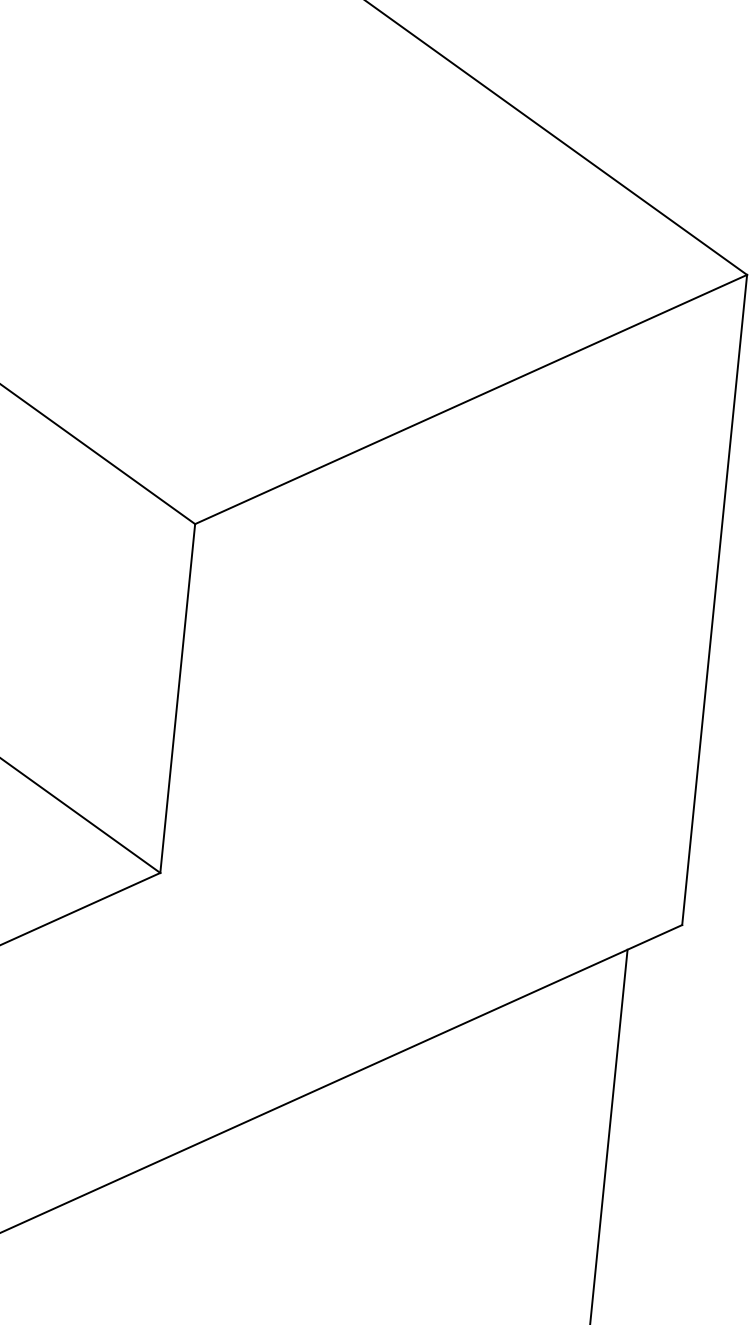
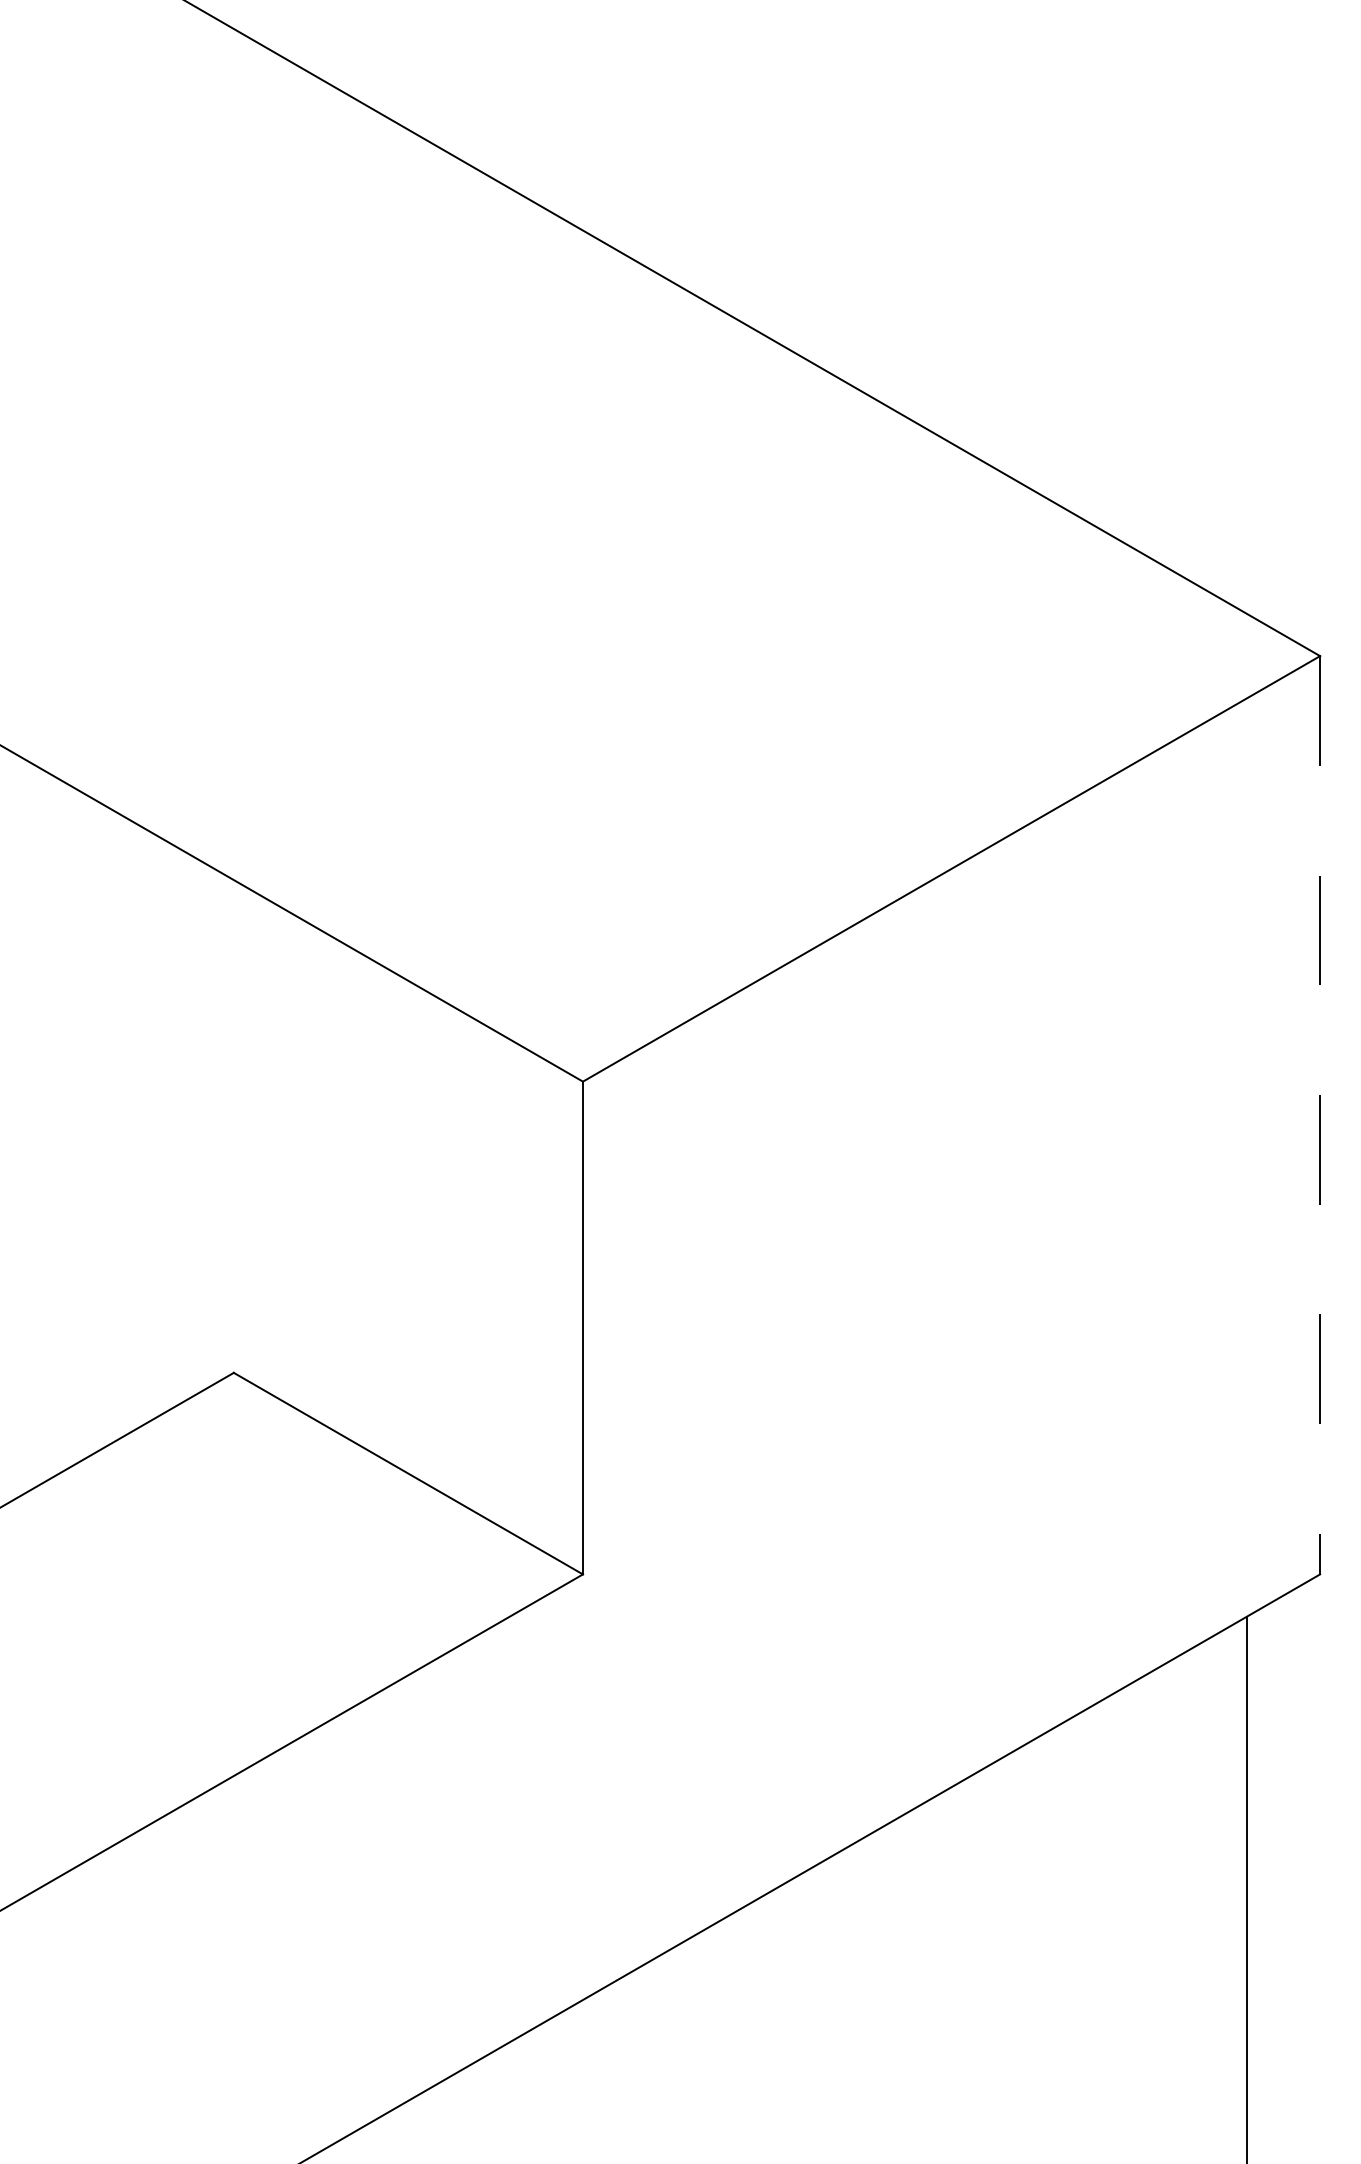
line: (714, 600) -> (1320, 1115), solid -> dashed

